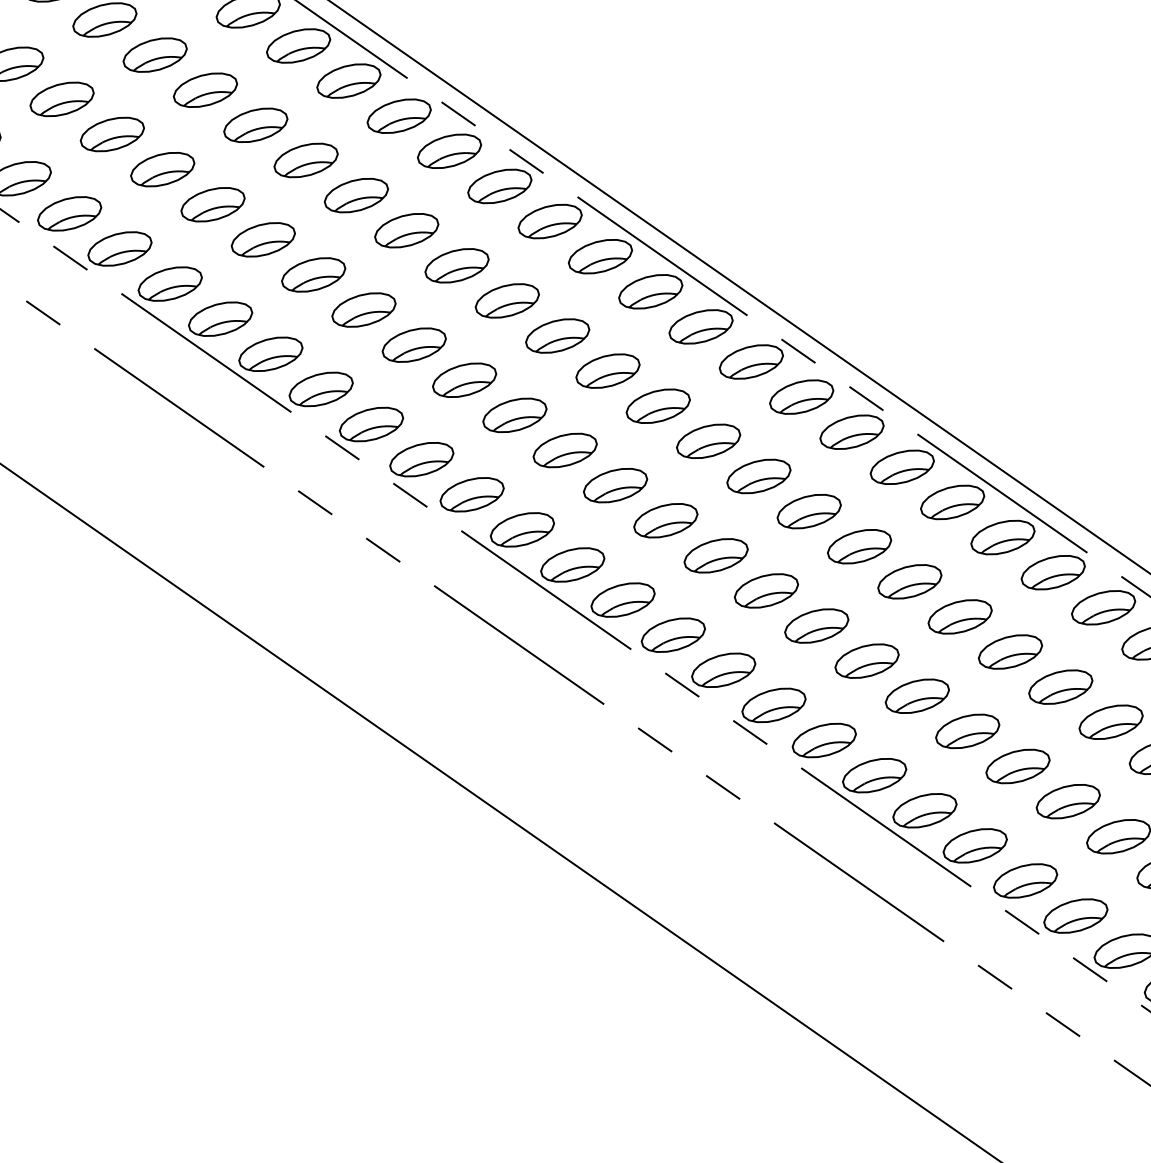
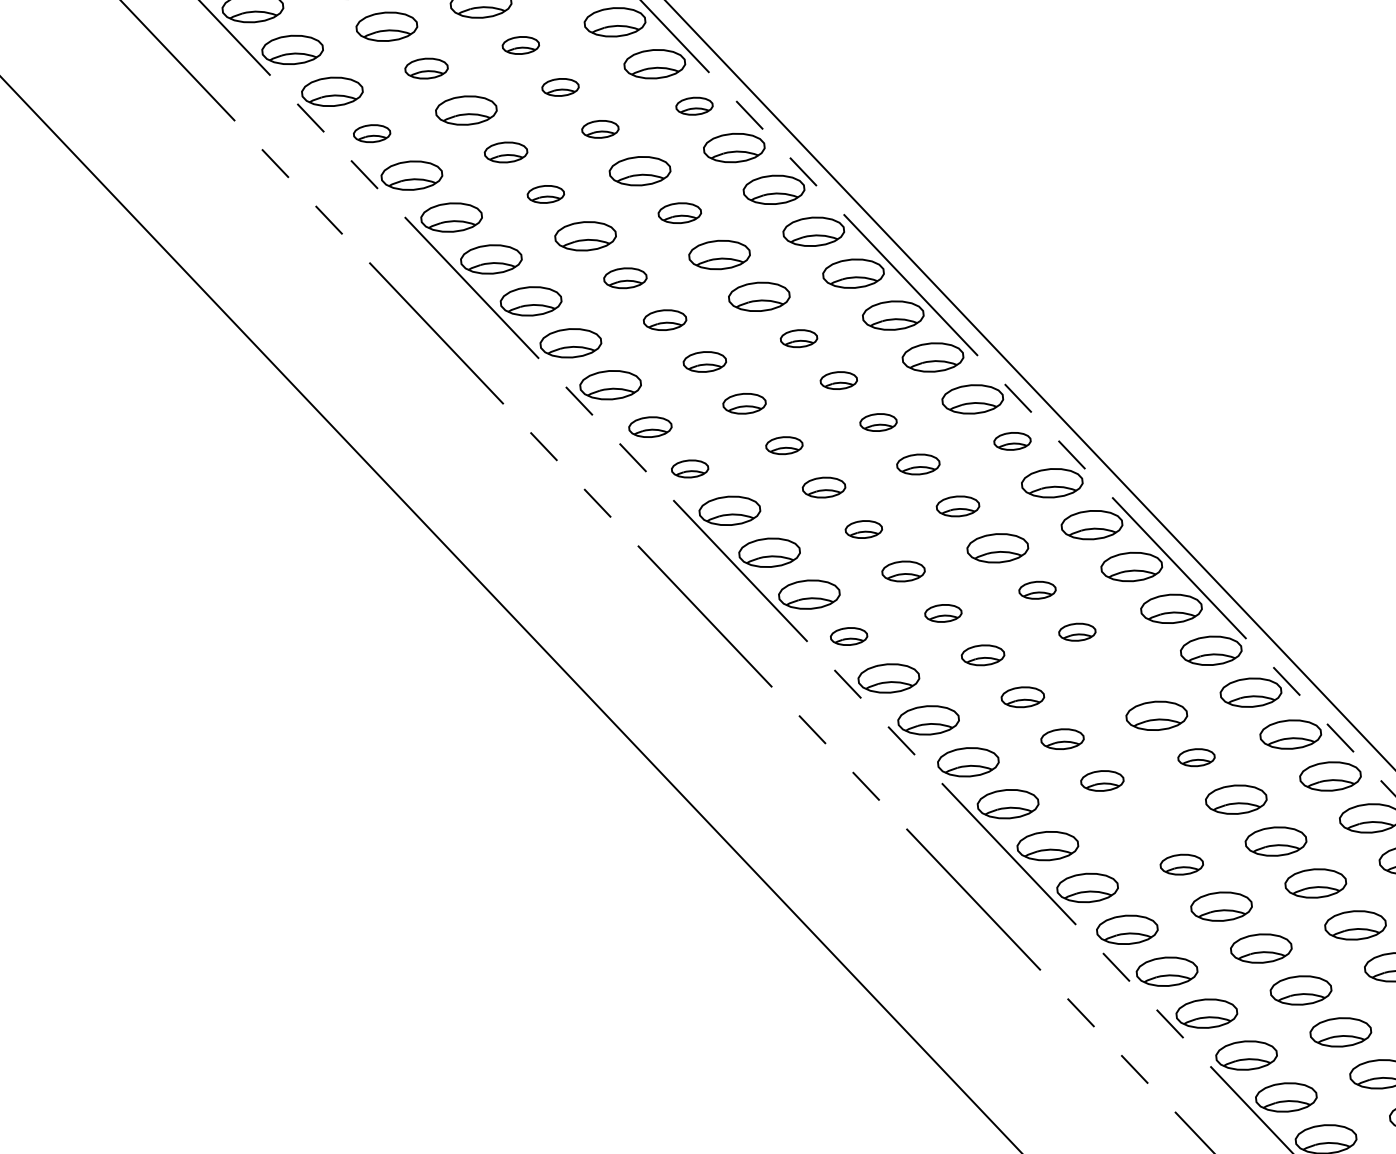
part: (205, 90) -> (520, 45), size x0.6
part: (399, 116) -> (694, 106), size x0.6
part: (255, 125) -> (560, 87), size x0.6
part: (112, 134) -> (426, 68), size x0.7
part: (306, 160) -> (600, 129), size x0.6
part: (212, 204) -> (505, 152), size x0.7
part: (68, 213) -> (371, 133), size x0.6
part: (406, 231) -> (679, 213), size x0.7
part: (262, 240) -> (545, 194), size x0.6
part: (364, 310) -> (625, 278), size x0.7
part: (557, 335) -> (798, 338), size x0.6
part: (413, 345) -> (664, 320), size x0.7
part: (607, 371) -> (838, 380), size x0.6
part: (464, 379) -> (704, 361), size x0.7
part: (801, 397) -> (1012, 441), size x0.6
part: (658, 406) -> (878, 422), size x0.6
part: (514, 415) -> (744, 403), size x0.7
part: (708, 441) -> (918, 464), size x0.7
part: (565, 450) -> (784, 445), size x0.6
part: (422, 460) -> (650, 427), size x0.7
part: (758, 476) -> (957, 506), size x0.7
part: (614, 485) -> (823, 487), size x0.7
part: (471, 494) -> (689, 468), size x0.6
part: (665, 520) -> (863, 529), size x0.6
part: (859, 547) -> (1037, 590), size x0.6
part: (716, 555) -> (903, 571), size x0.7
part: (910, 582) -> (1077, 632), size x0.6
part: (766, 591) -> (943, 613), size x0.6
part: (959, 617) -> (1116, 674), removed
part: (816, 626) -> (982, 655), size x0.7
part: (672, 635) -> (848, 636), size x0.6
part: (866, 661) -> (1022, 697), size x0.7
part: (1060, 686) -> (1196, 757), size x0.6
part: (917, 696) -> (1062, 739), size x0.7
part: (967, 730) -> (1102, 780), size x0.7
part: (1017, 766) -> (1141, 822), removed
part: (1067, 801) -> (1181, 864), size x0.7

